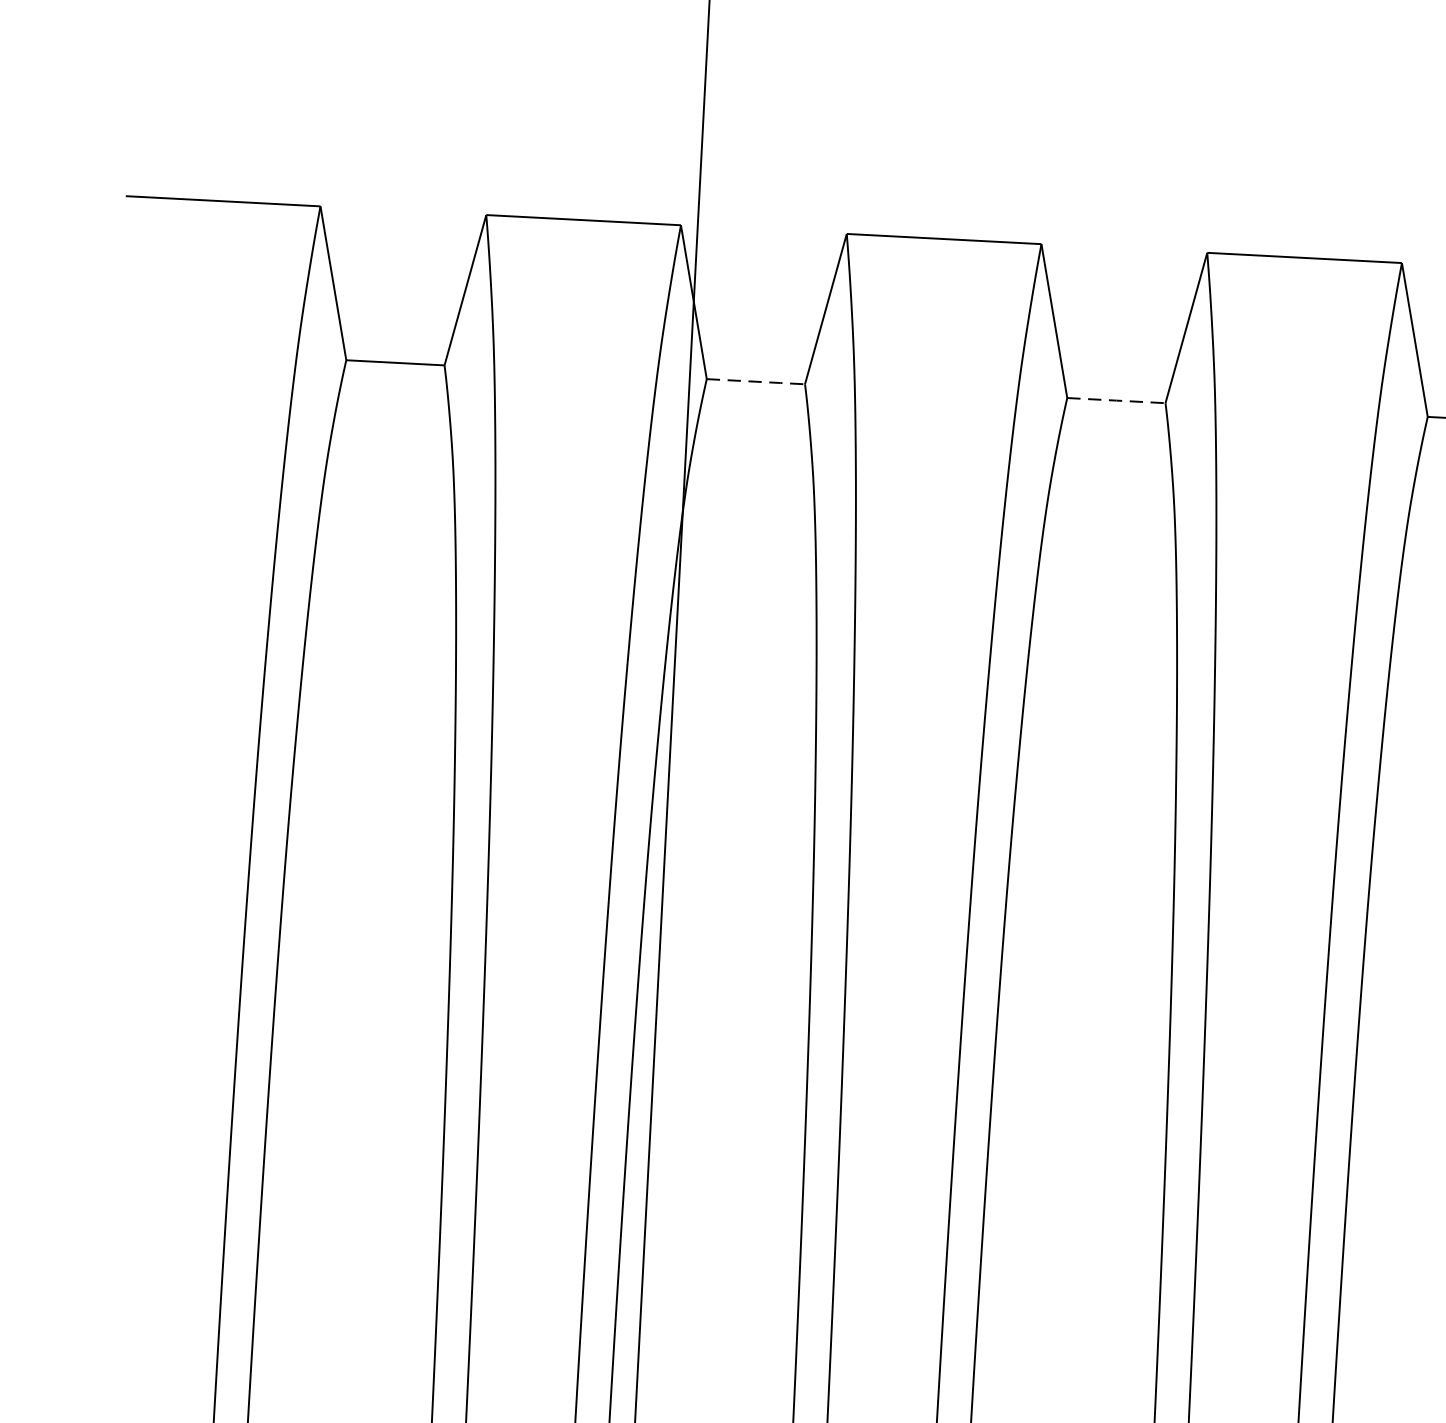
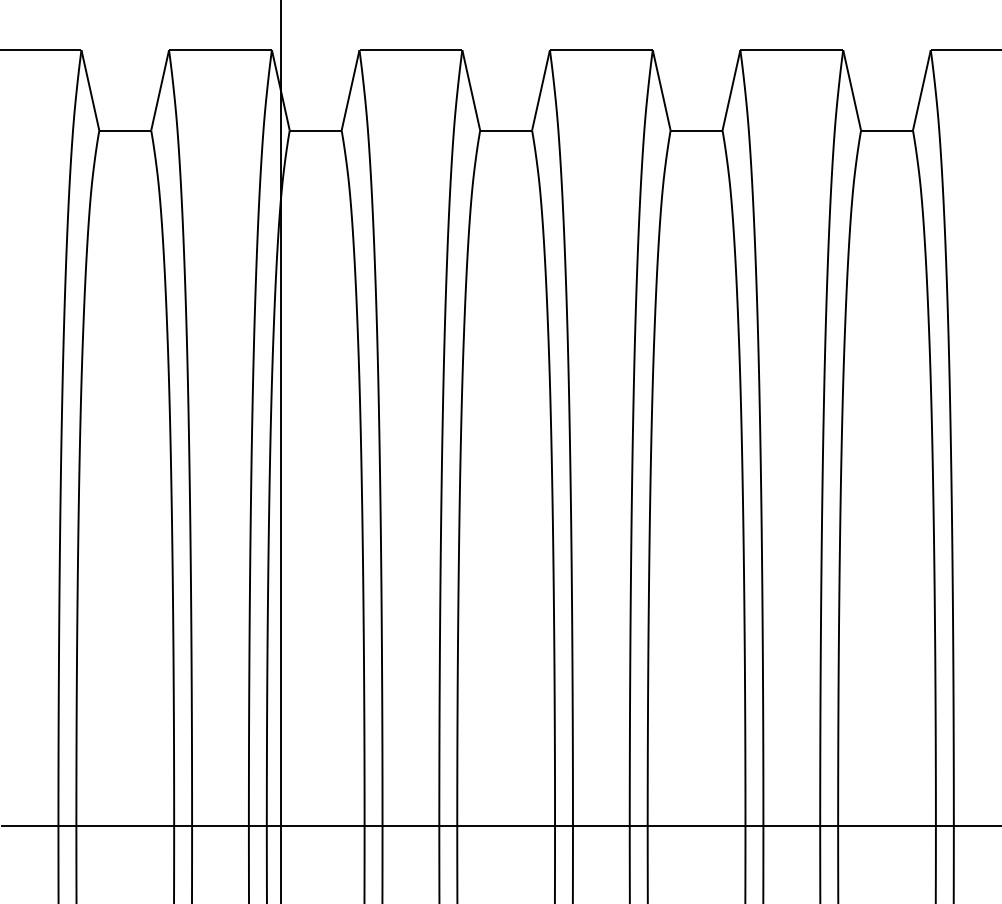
line: (755, 381) -> (315, 130), dashed -> solid
line: (1117, 400) -> (506, 130), dashed -> solid

